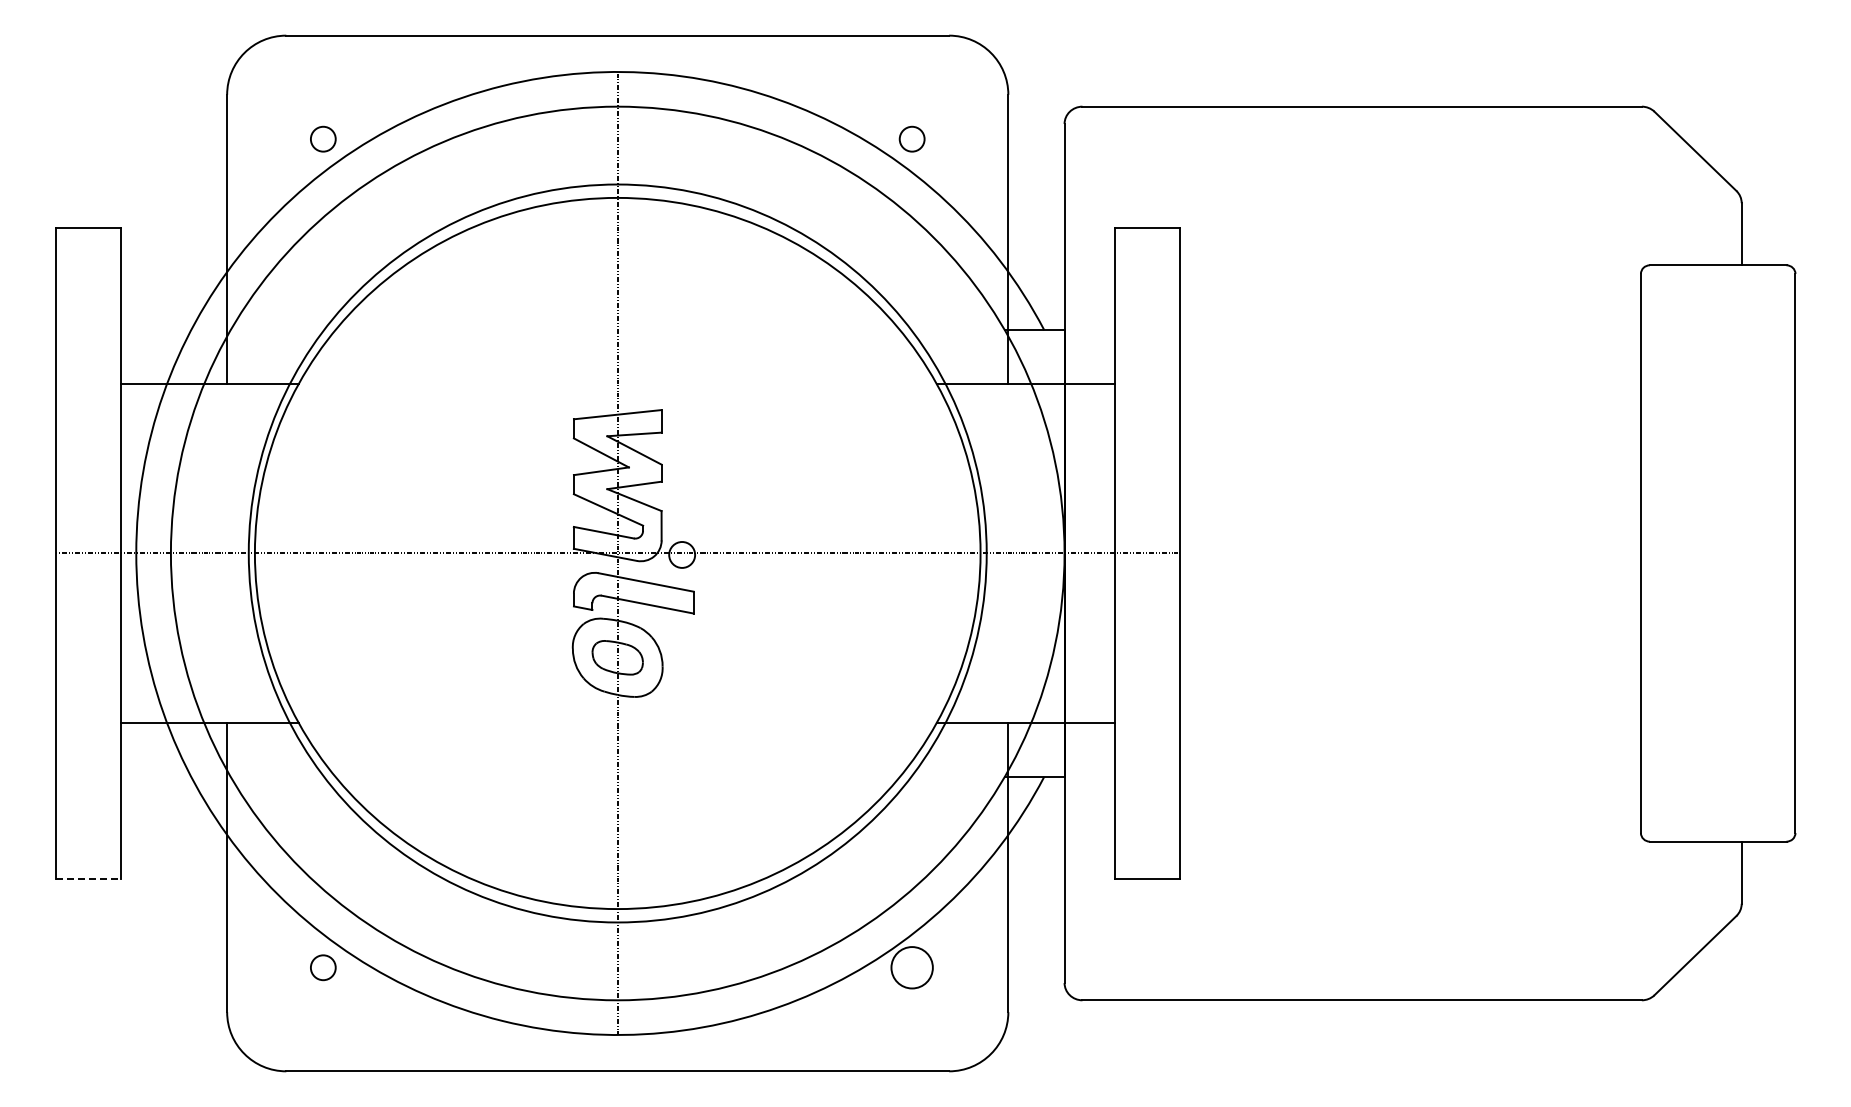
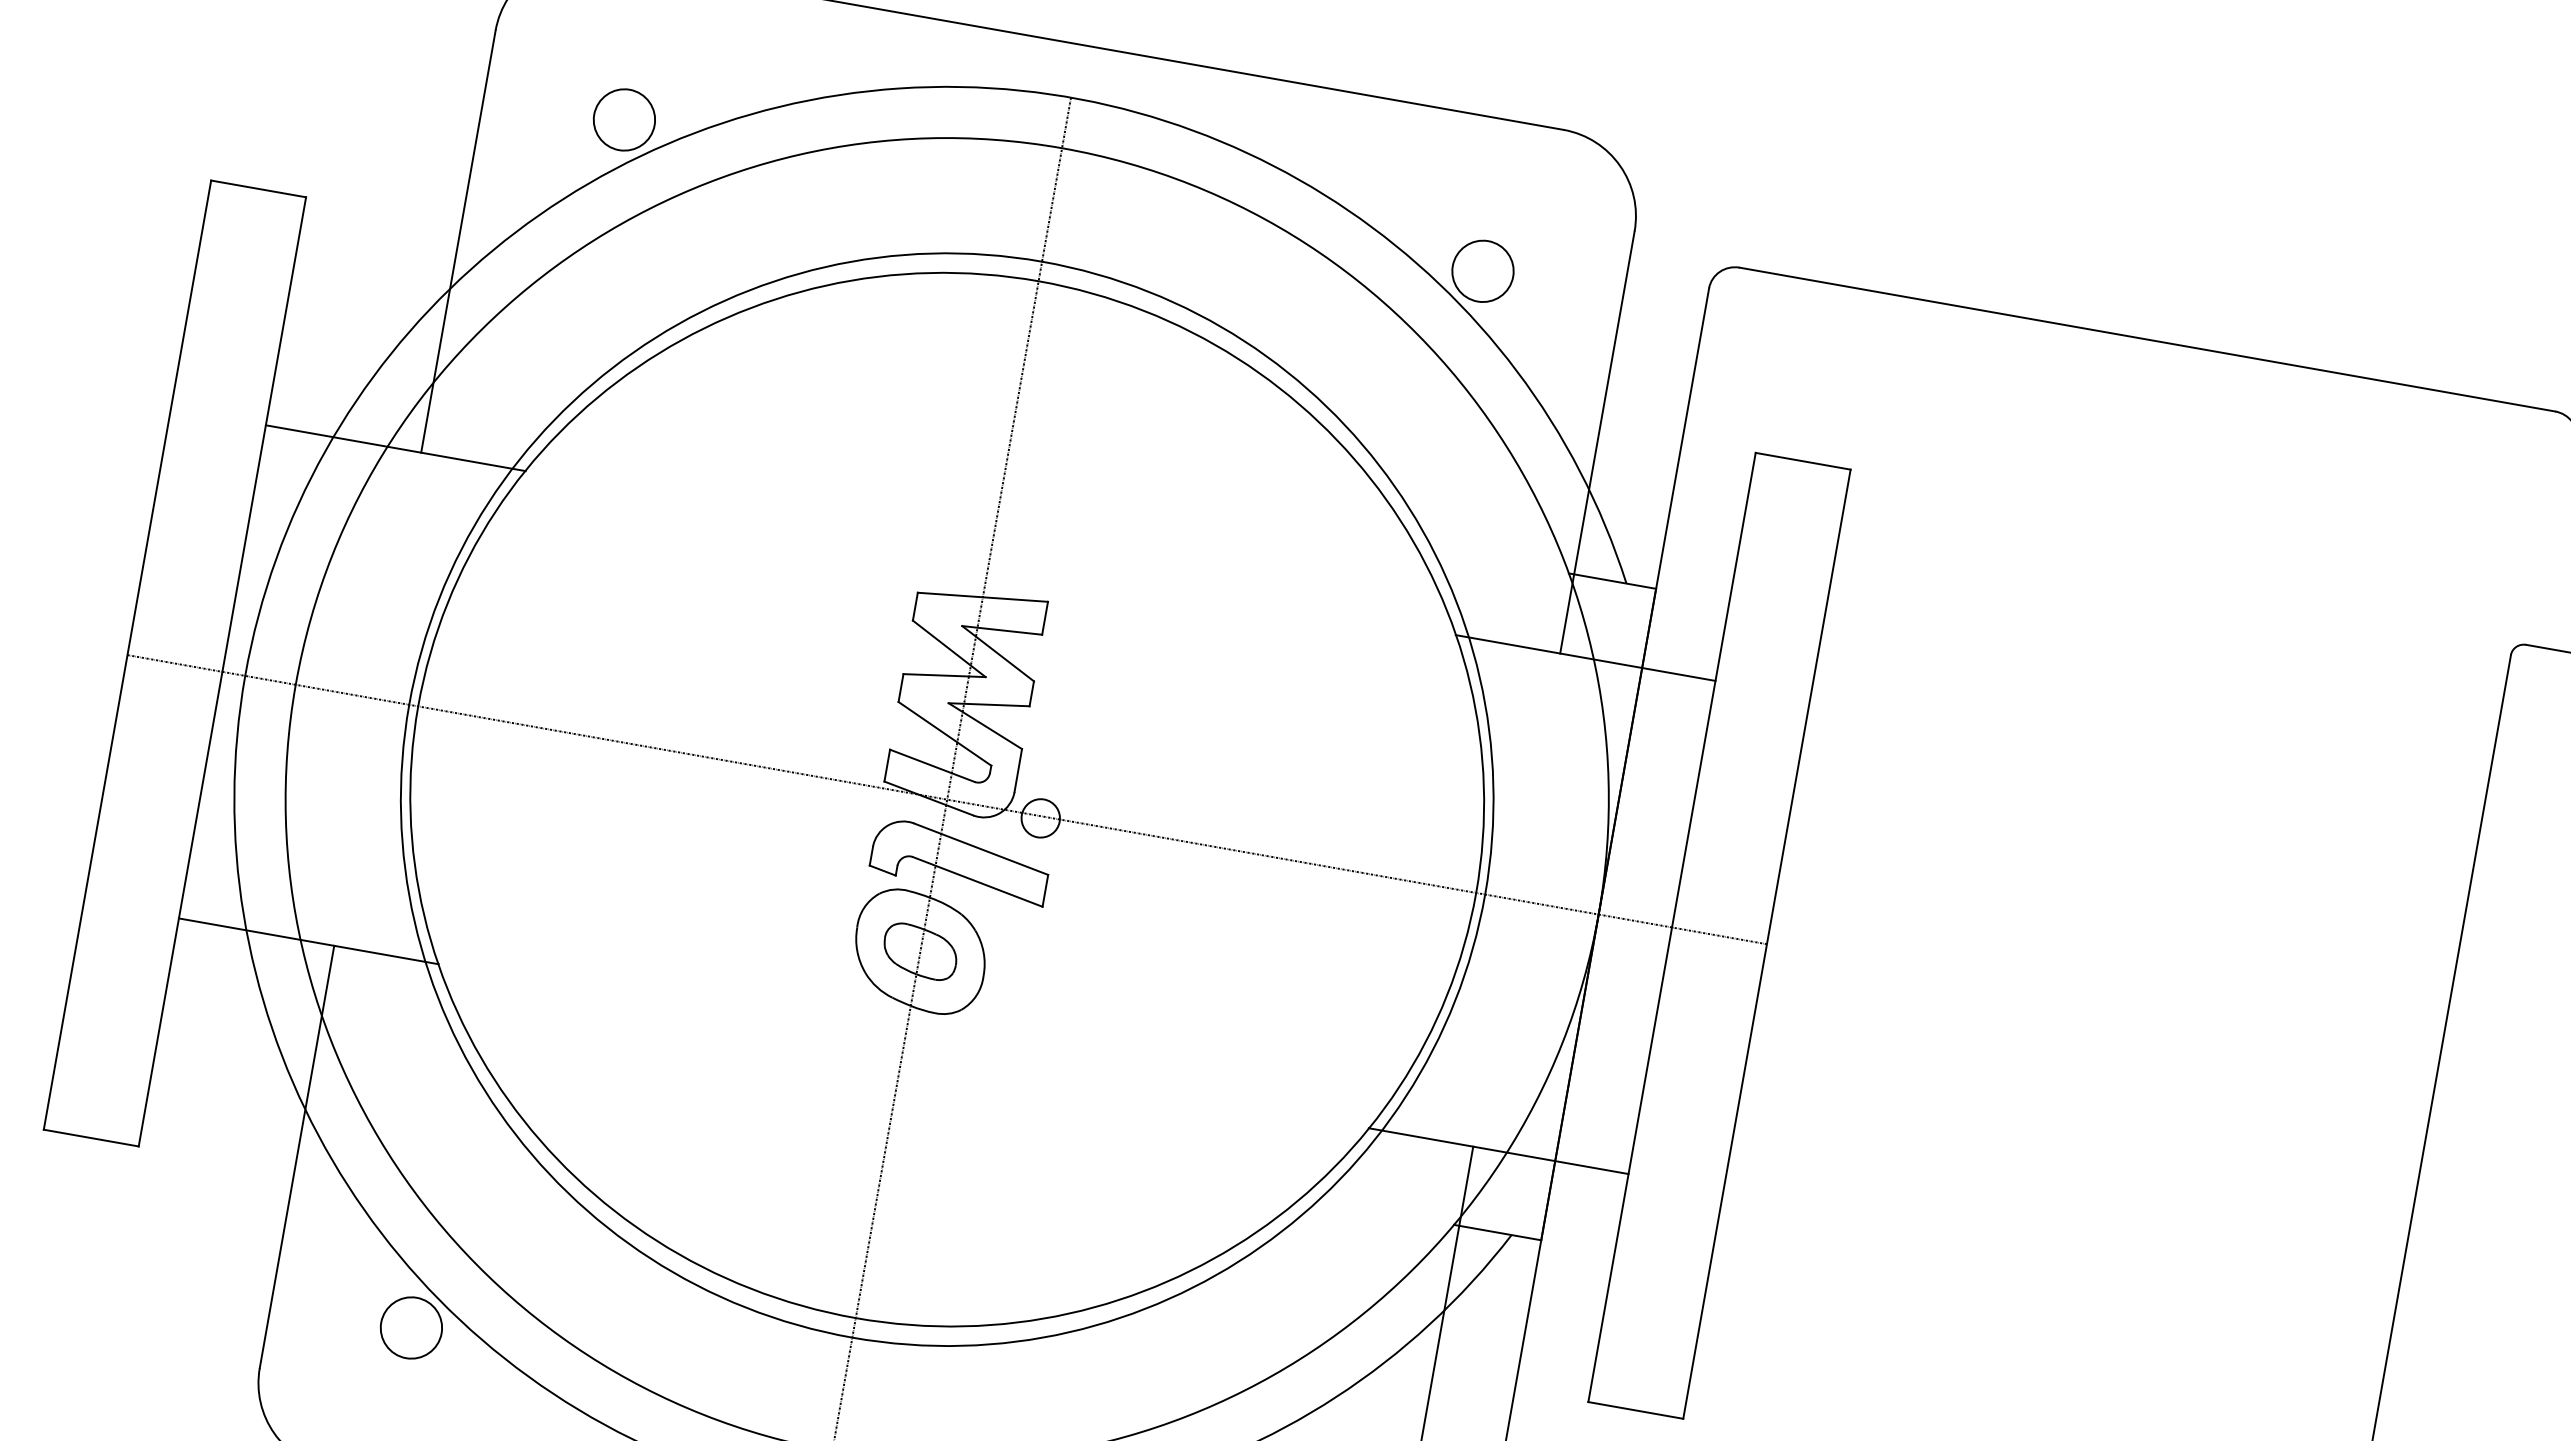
circle: (323, 138) -> (624, 118), size x1.67
circle: (911, 138) -> (1482, 270), size x1.67
line: (88, 878) -> (92, 1137), dashed -> solid
circle: (323, 967) -> (411, 1327), size x1.67

